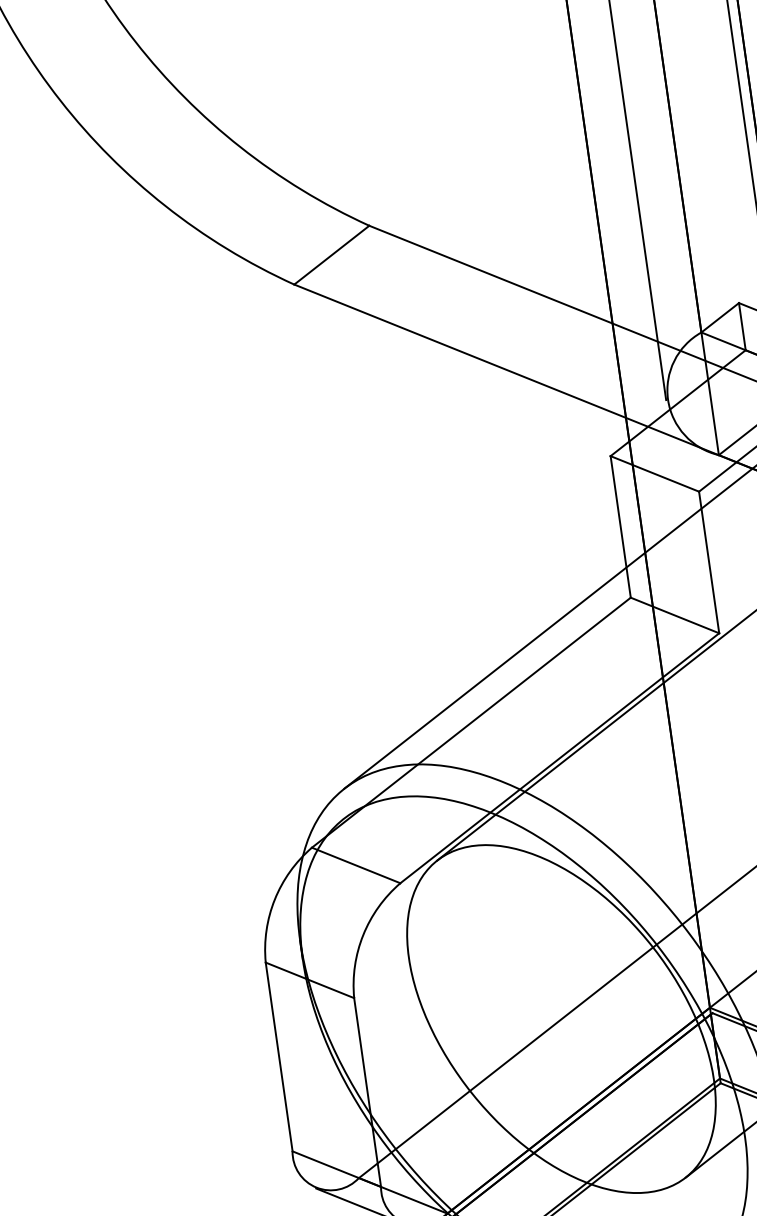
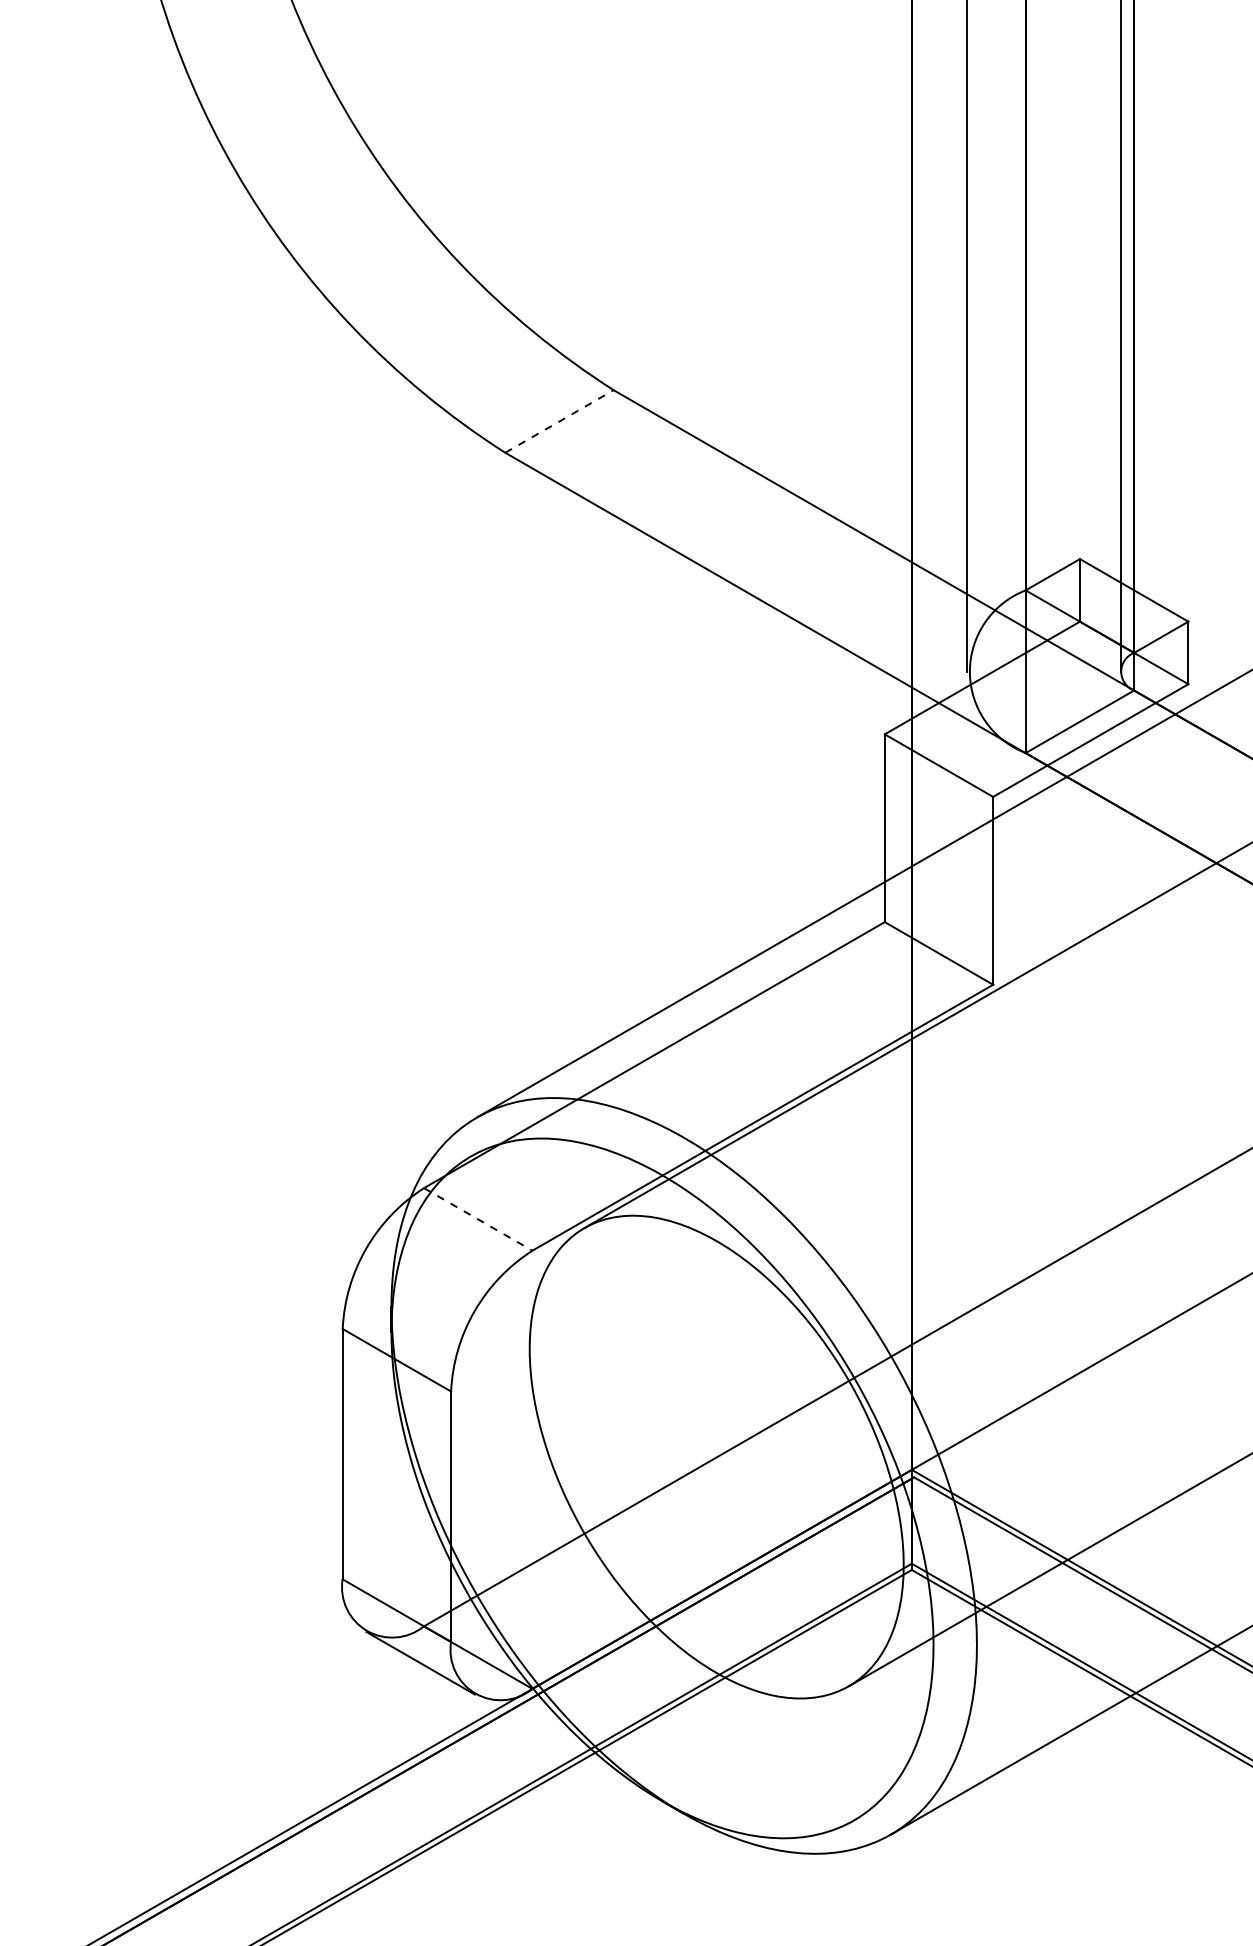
line: (331, 255) -> (559, 421), solid -> dashed
line: (356, 865) -> (478, 1219), solid -> dashed

